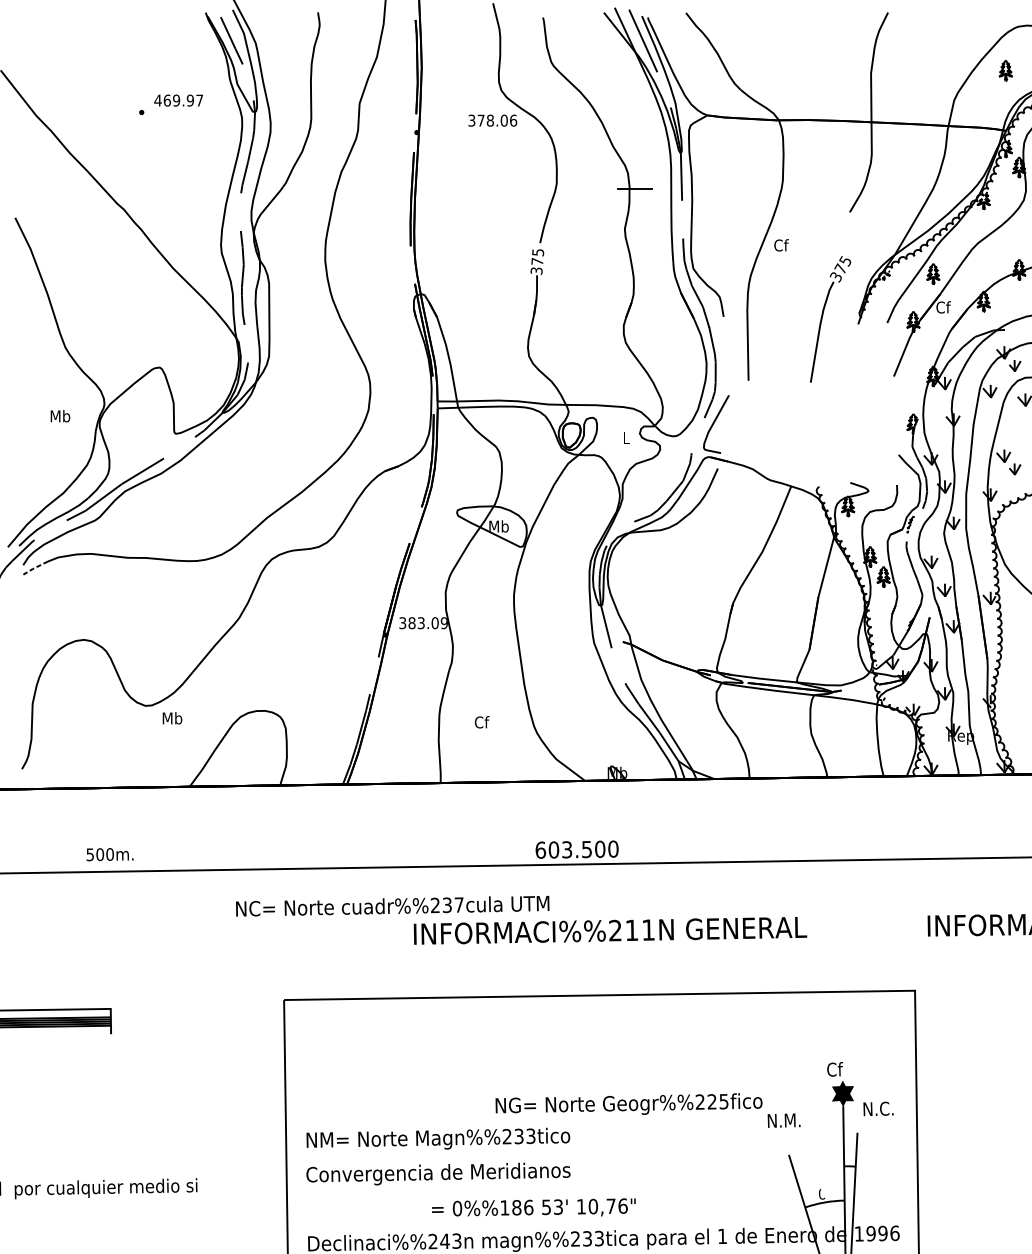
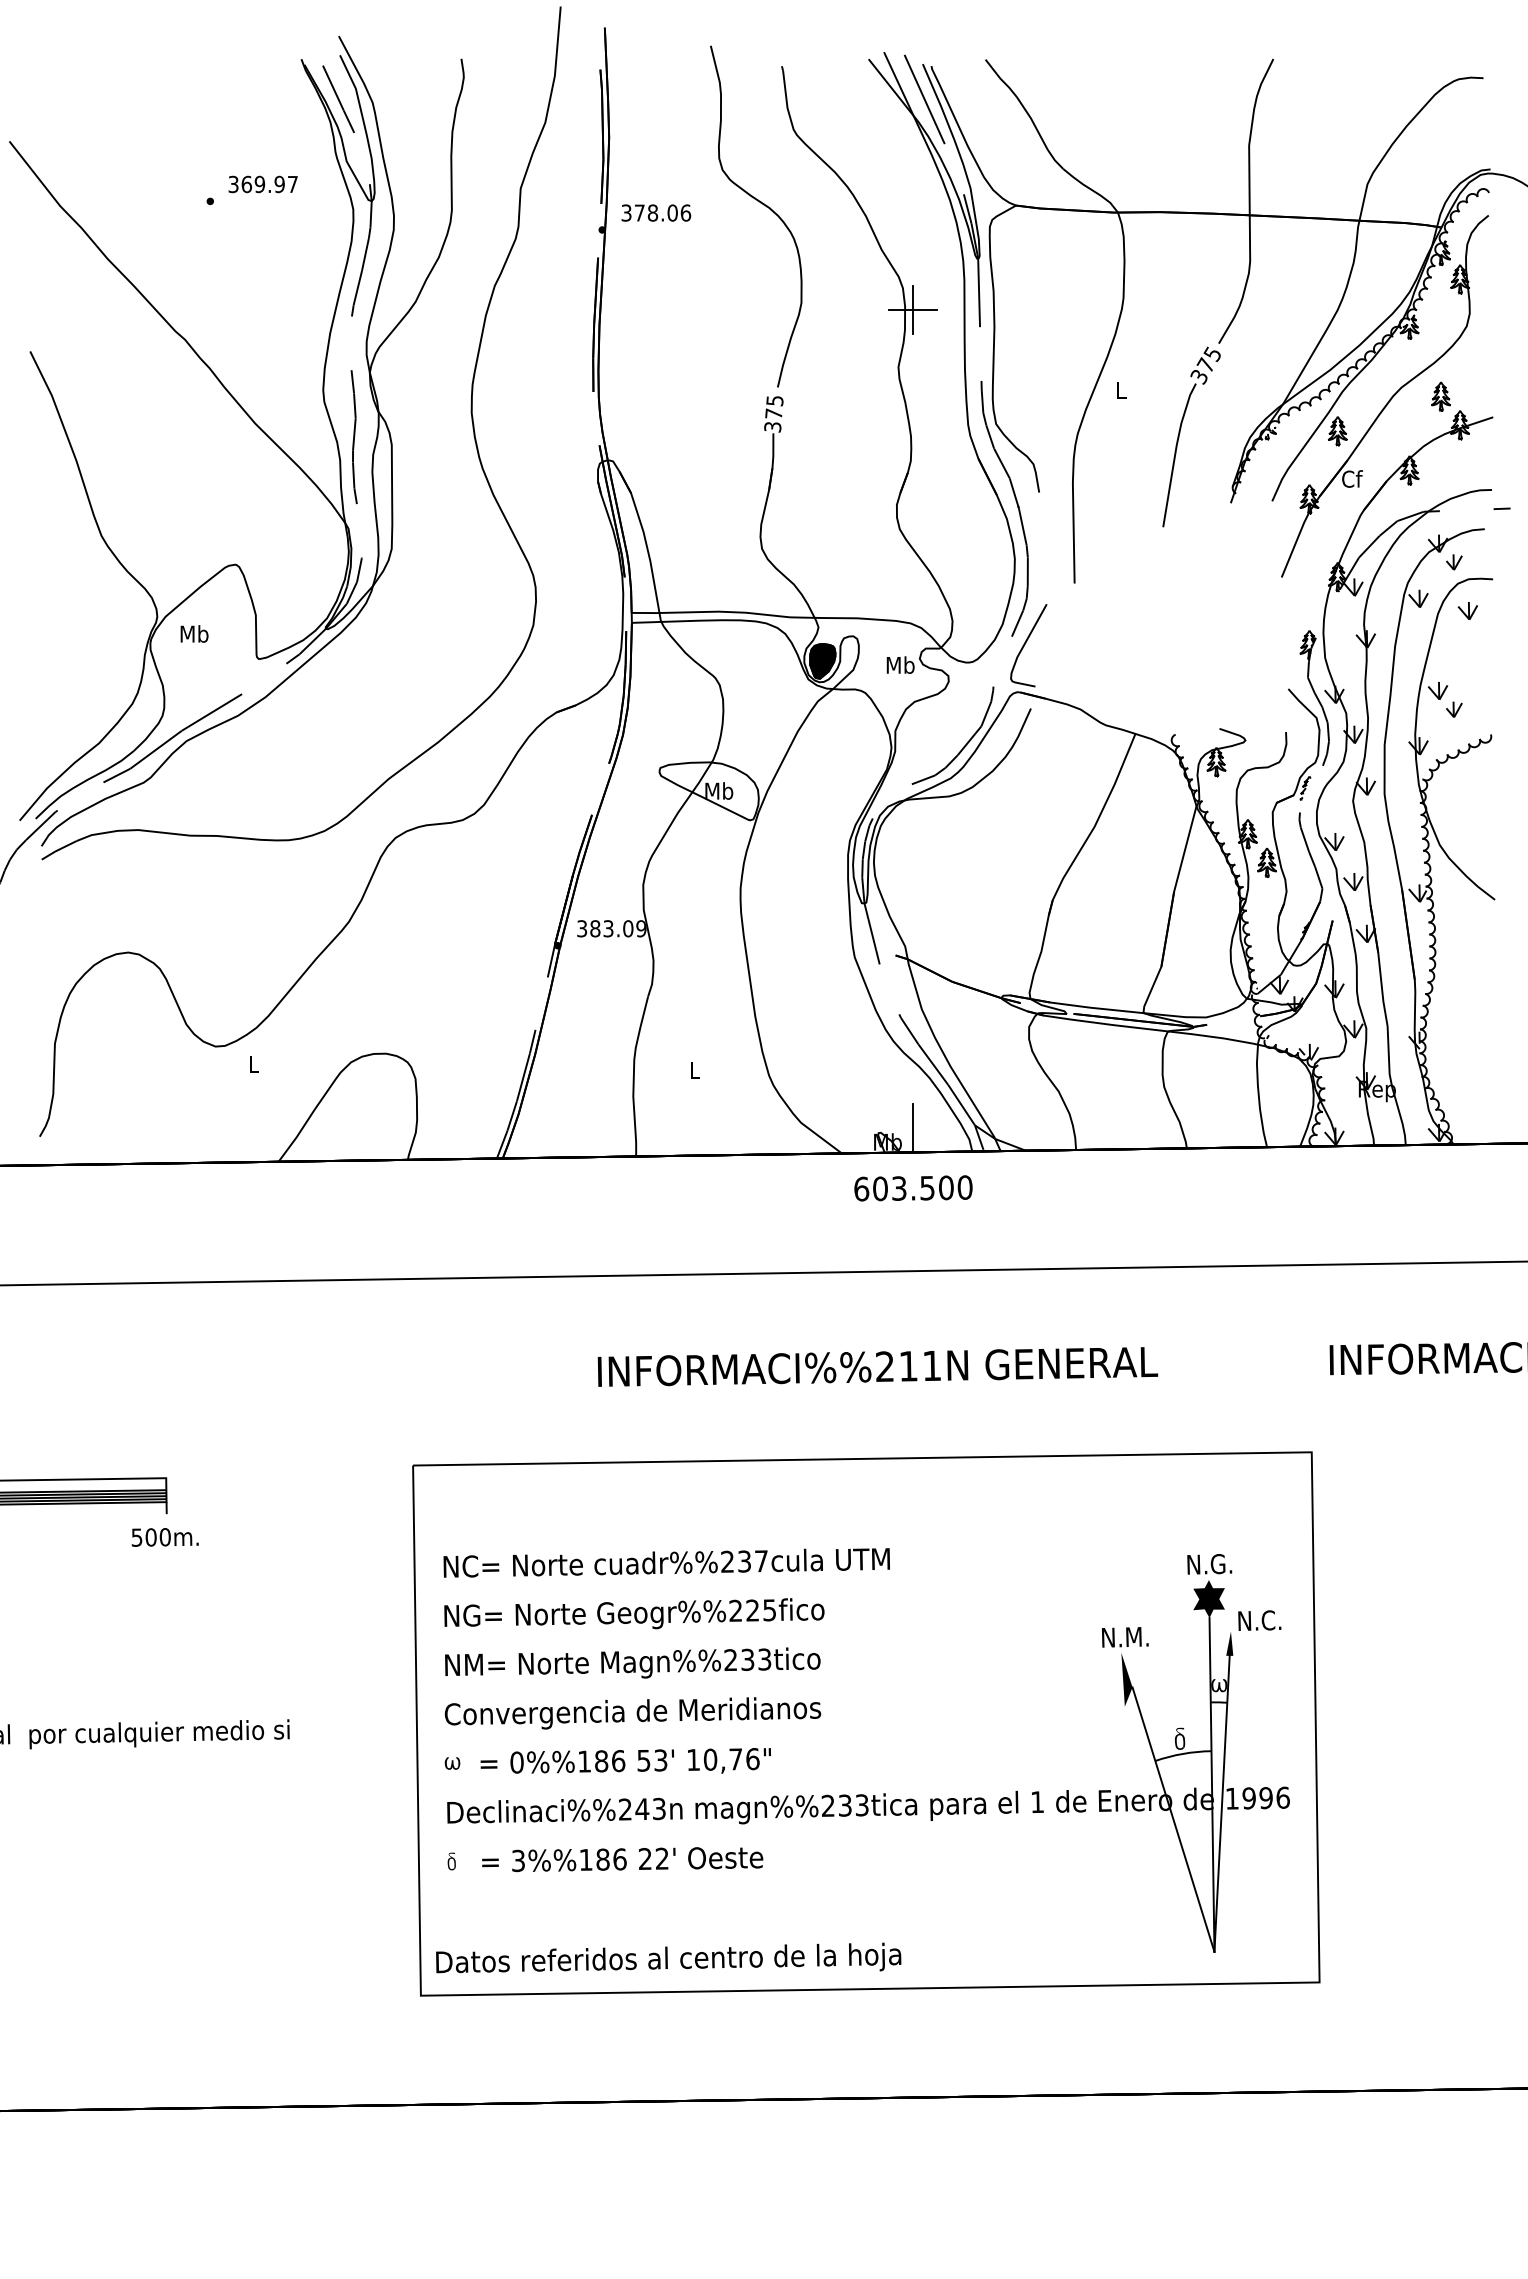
part: (1005, 70) -> (1440, 396), moved
text: (158, 100) -> (233, 184), 469.97 -> 369.97
text: (492, 120) -> (656, 212), moved
line: (635, 188) -> (913, 309), added
text: (781, 245) -> (1121, 390), Cf -> L
part: (822, 316) -> (1180, 433), moved
text: (60, 415) -> (194, 633), moved
fill: (571, 435) -> (822, 661), added
text: (626, 437) -> (900, 664), L -> Mb
line: (34, 568) -> (57, 850), dashed -> solid
text: (172, 718) -> (254, 1064), Mb -> L
text: (481, 721) -> (694, 1069), Cf -> L
line: (635, 763) -> (913, 1128), added
text: (577, 849) -> (913, 1188), moved
text: (109, 854) -> (164, 1537), moved
text: (392, 905) -> (666, 1562), moved
text: (843, 1068) -> (1209, 1563), Cf -> N.G.
text: (629, 1103) -> (634, 1613), moved
fill: (857, 1124) -> (1229, 1643), added
fill: (784, 1150) -> (1126, 1679), added
fill: (850, 1154) -> (1219, 1685), added
fill: (822, 1190) -> (1180, 1737), added
text: (533, 1207) -> (625, 1760), moved
fill: (311, 1209) -> (452, 1763), added

